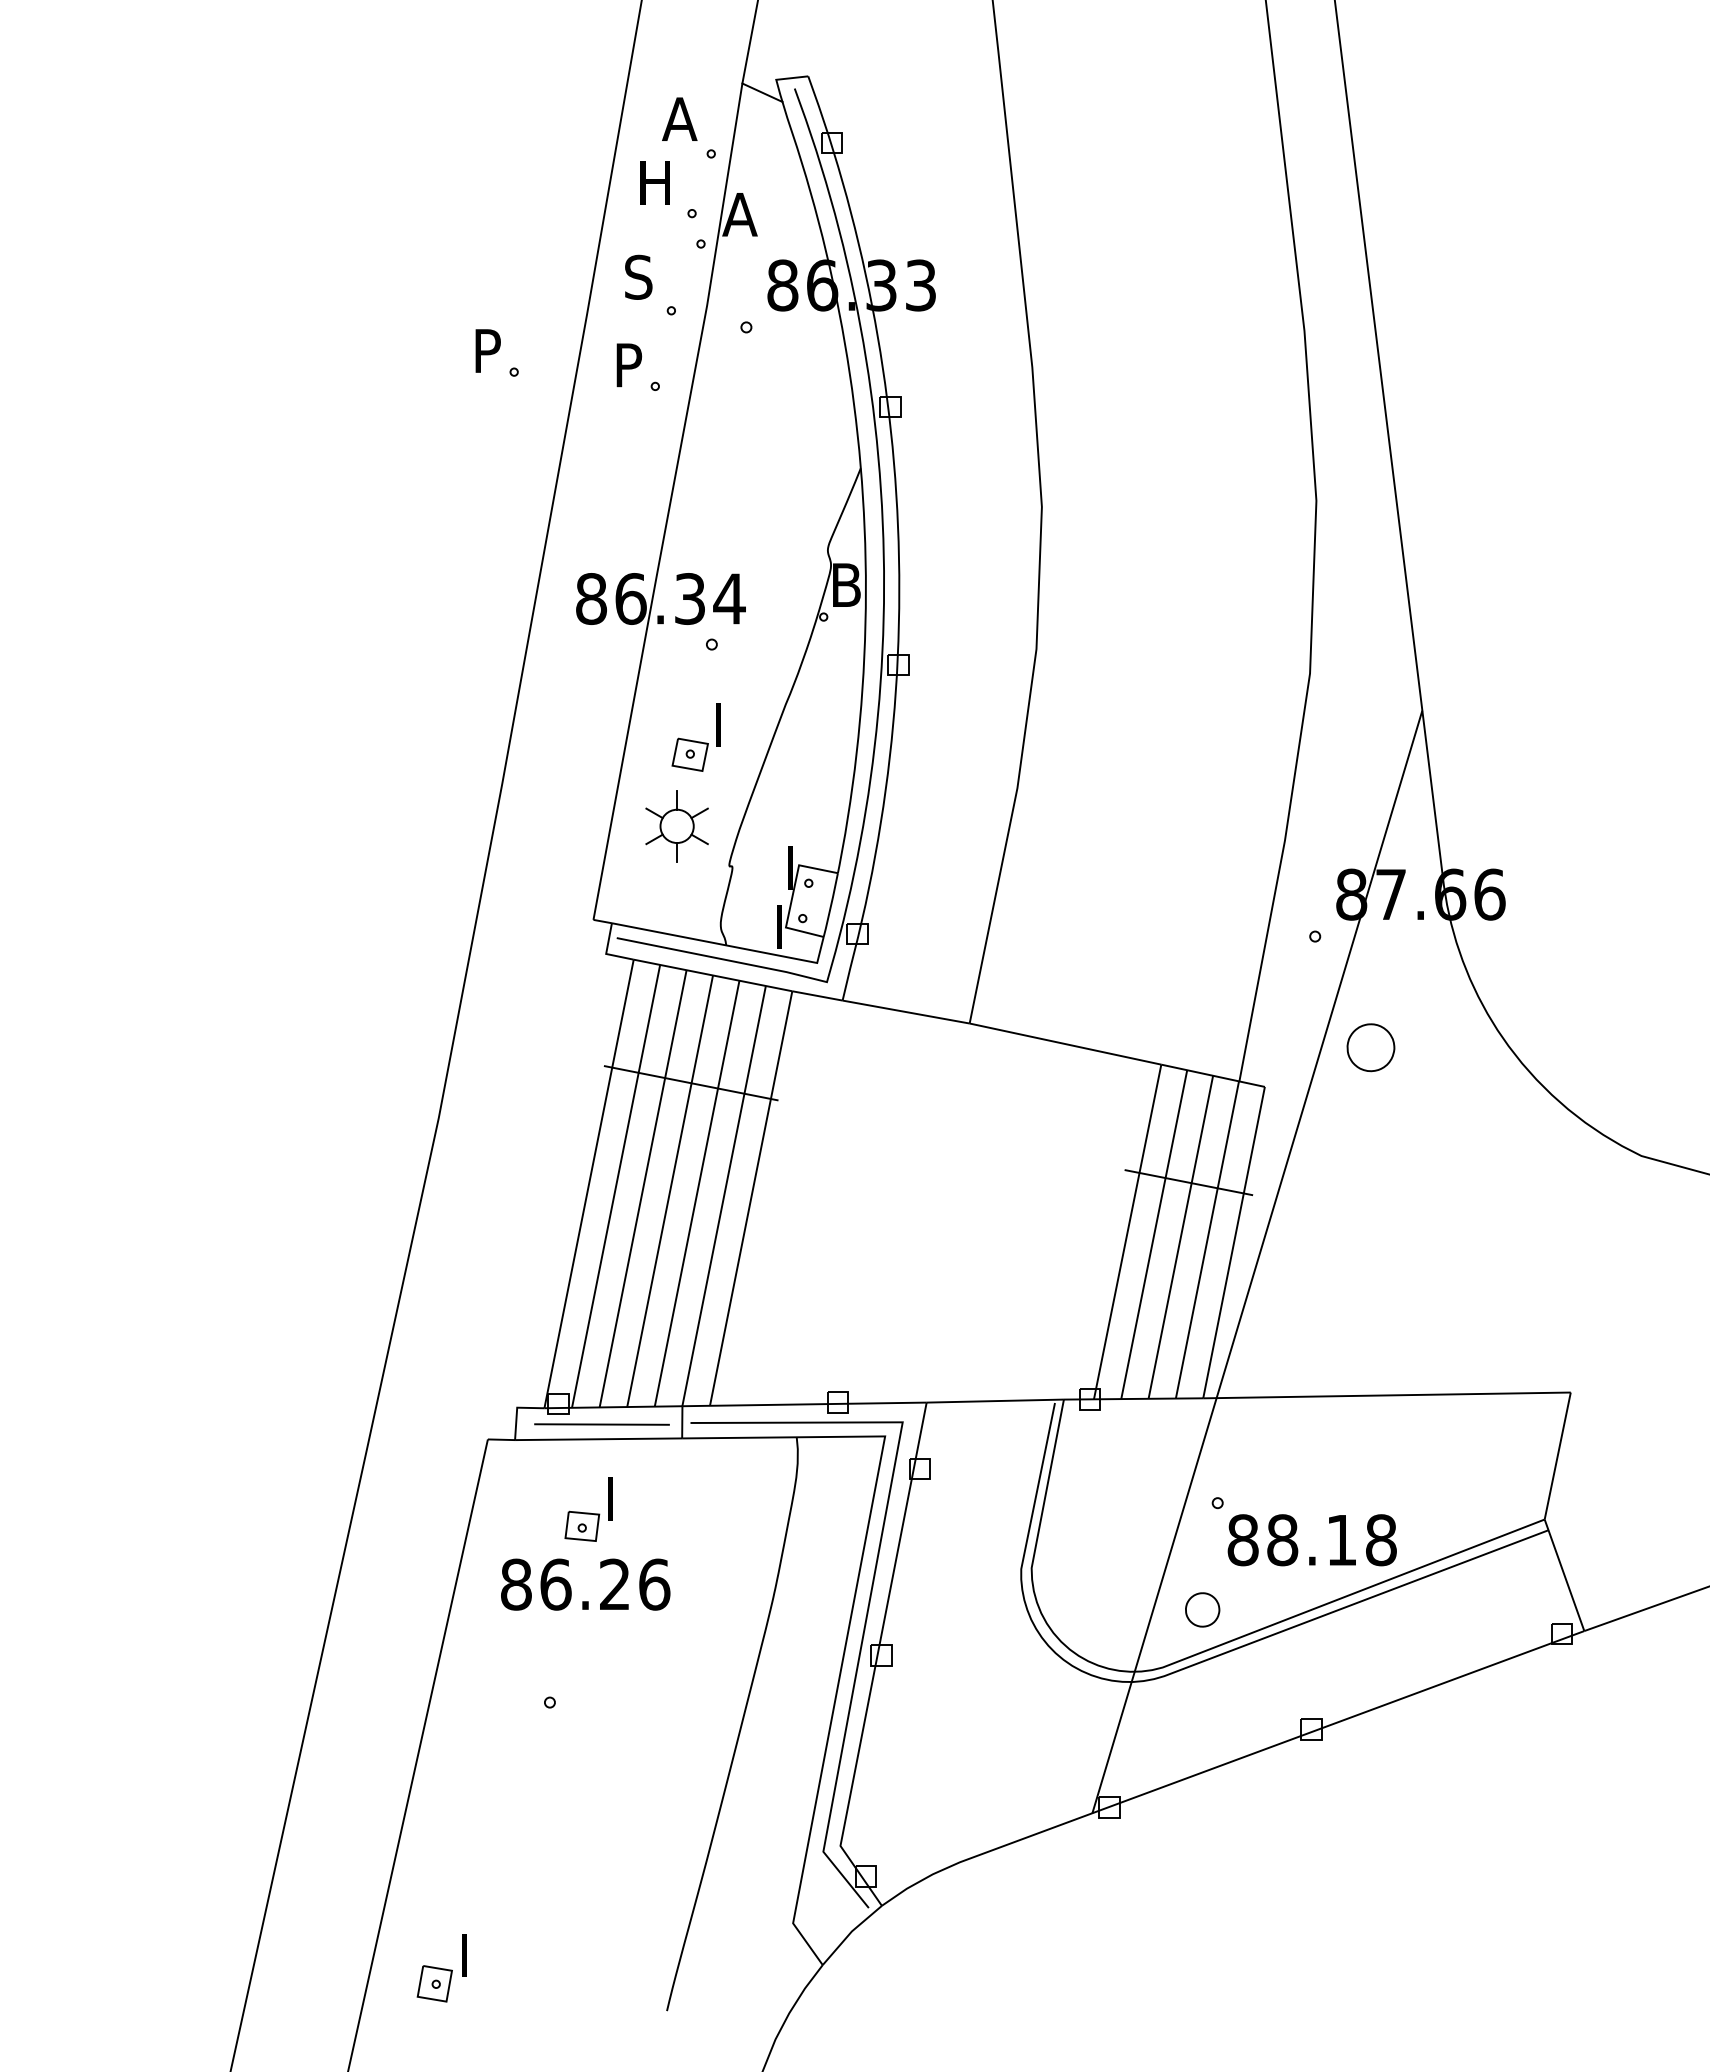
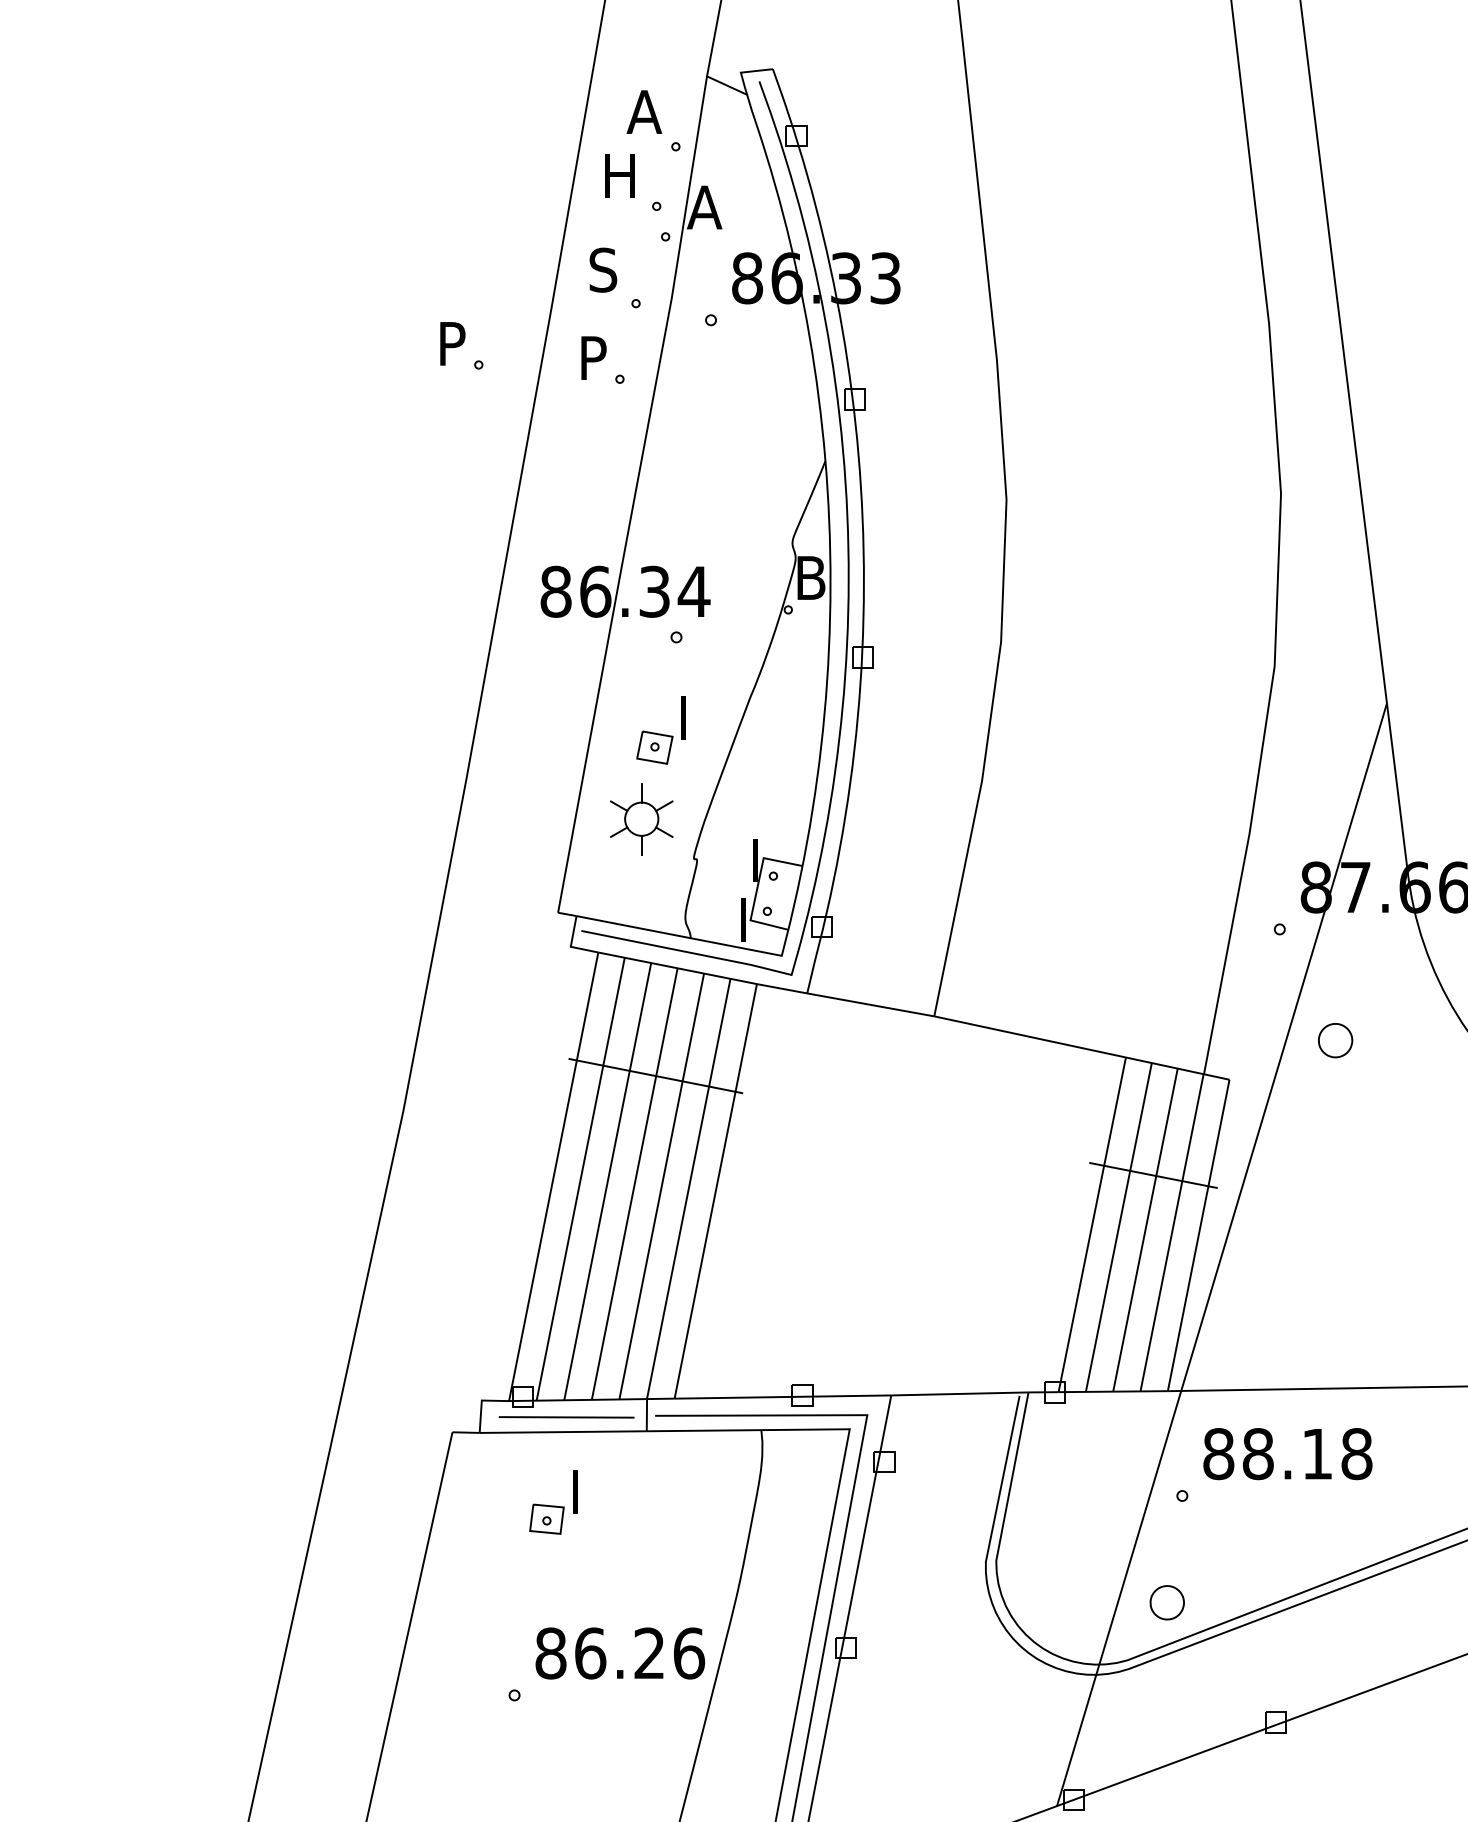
part: (1370, 1047) -> (1335, 1040), size x0.71
text: (1311, 1540) -> (1287, 1454), moved
text: (585, 1584) -> (620, 1653), moved

